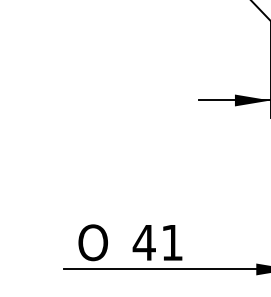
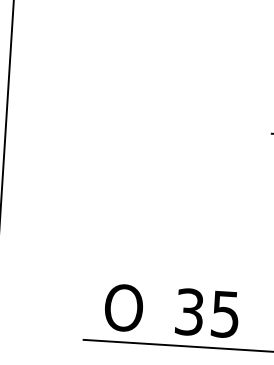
text: (157, 242) -> (206, 312), 41 -> 35

